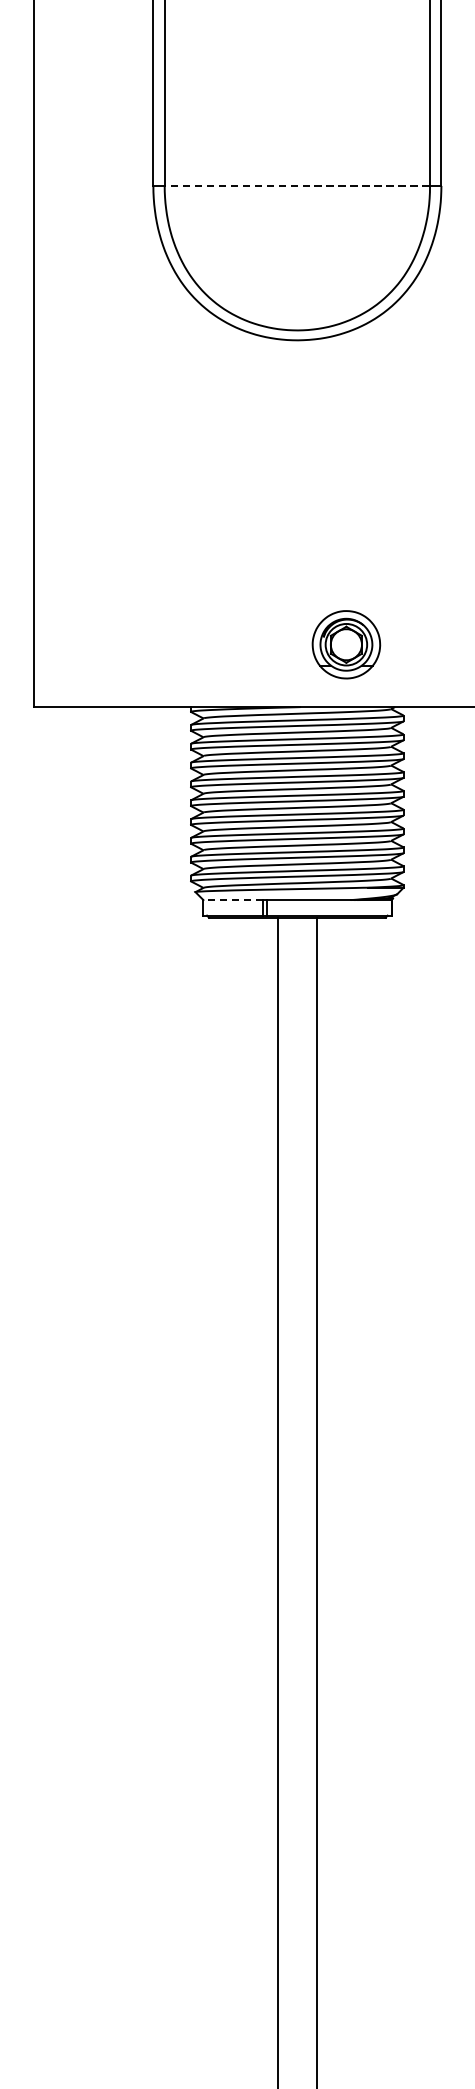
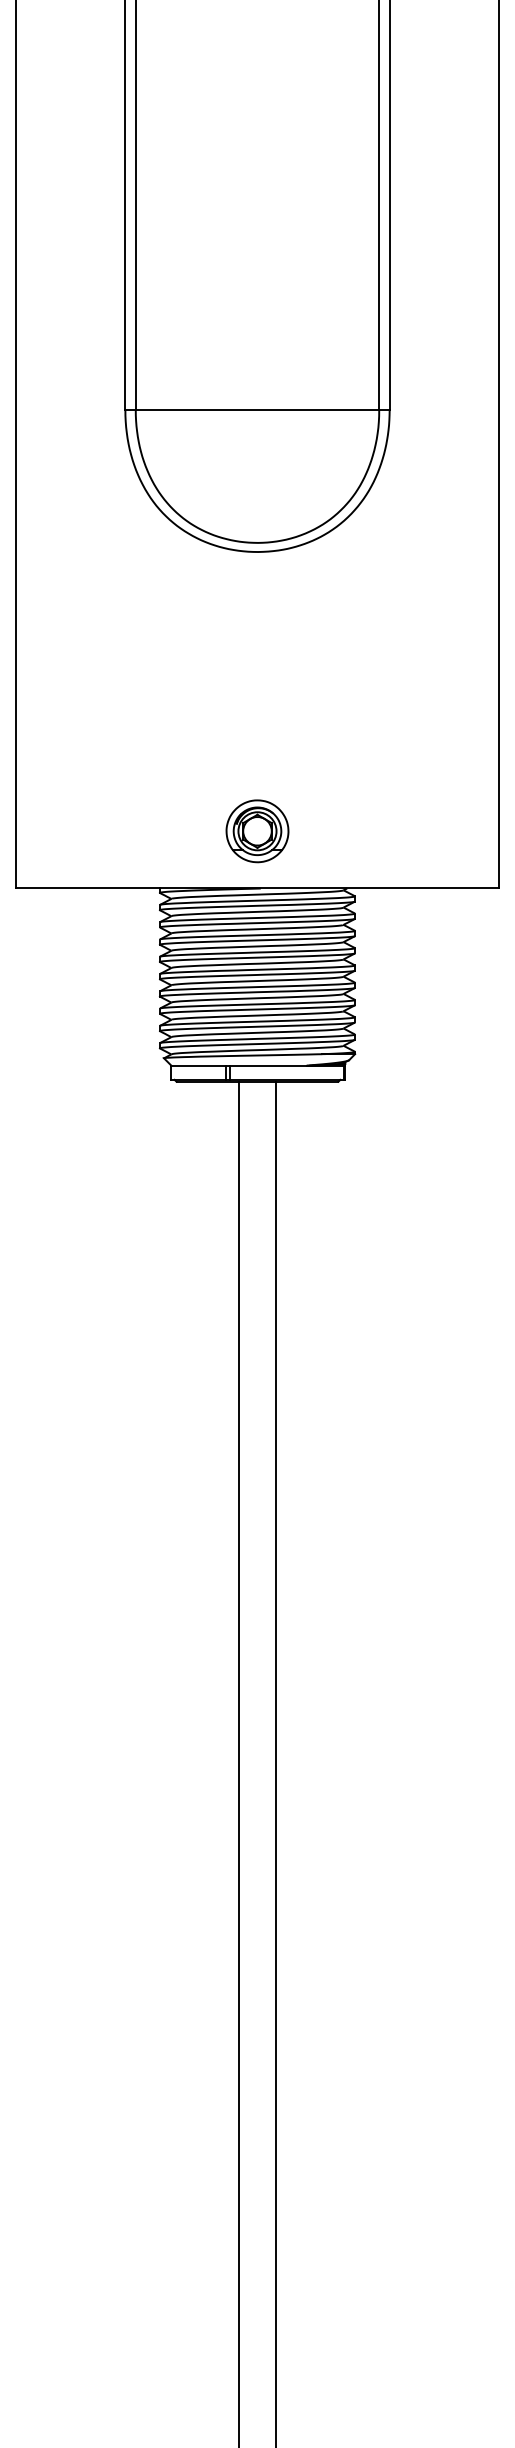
line: (297, 186) -> (257, 410), dashed -> solid
part: (346, 644) -> (257, 831), moved
line: (233, 900) -> (198, 1065), dashed -> solid

